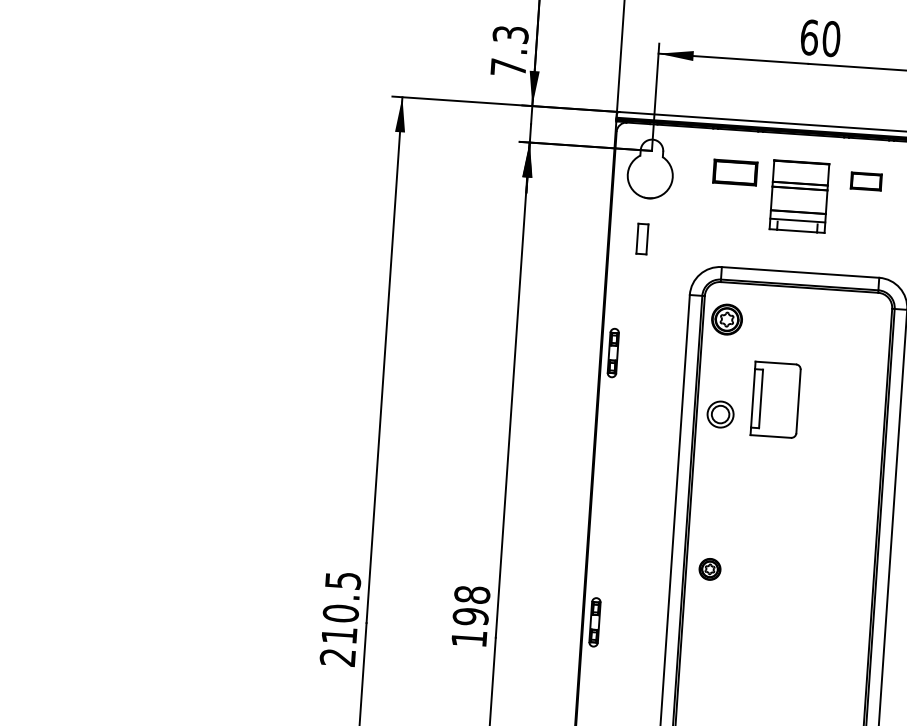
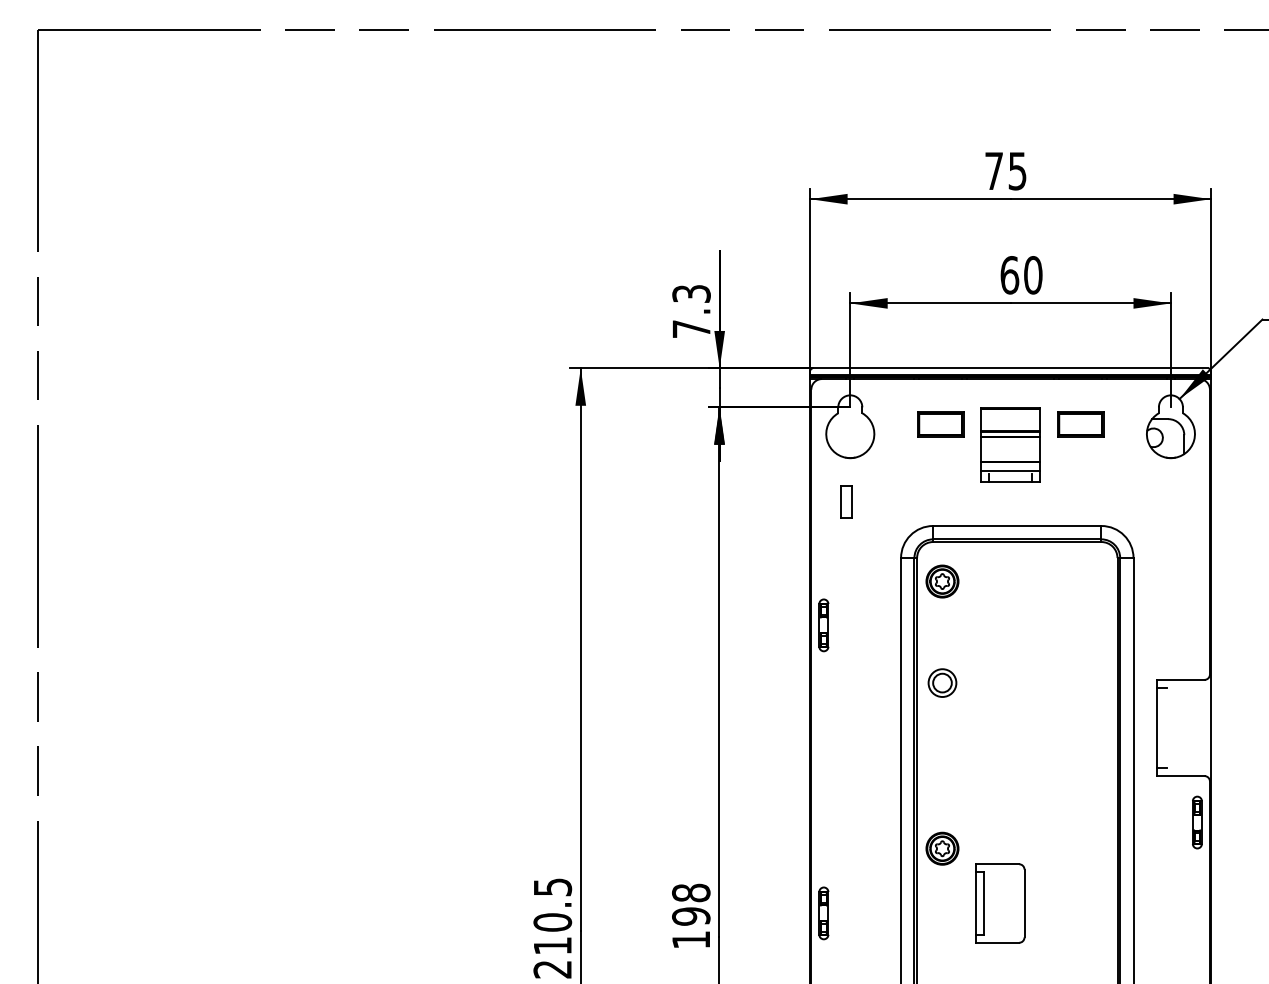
part: (866, 181) -> (1080, 424), size x1.43
part: (776, 399) -> (1000, 903), moved
part: (710, 569) -> (942, 848), size x1.43

